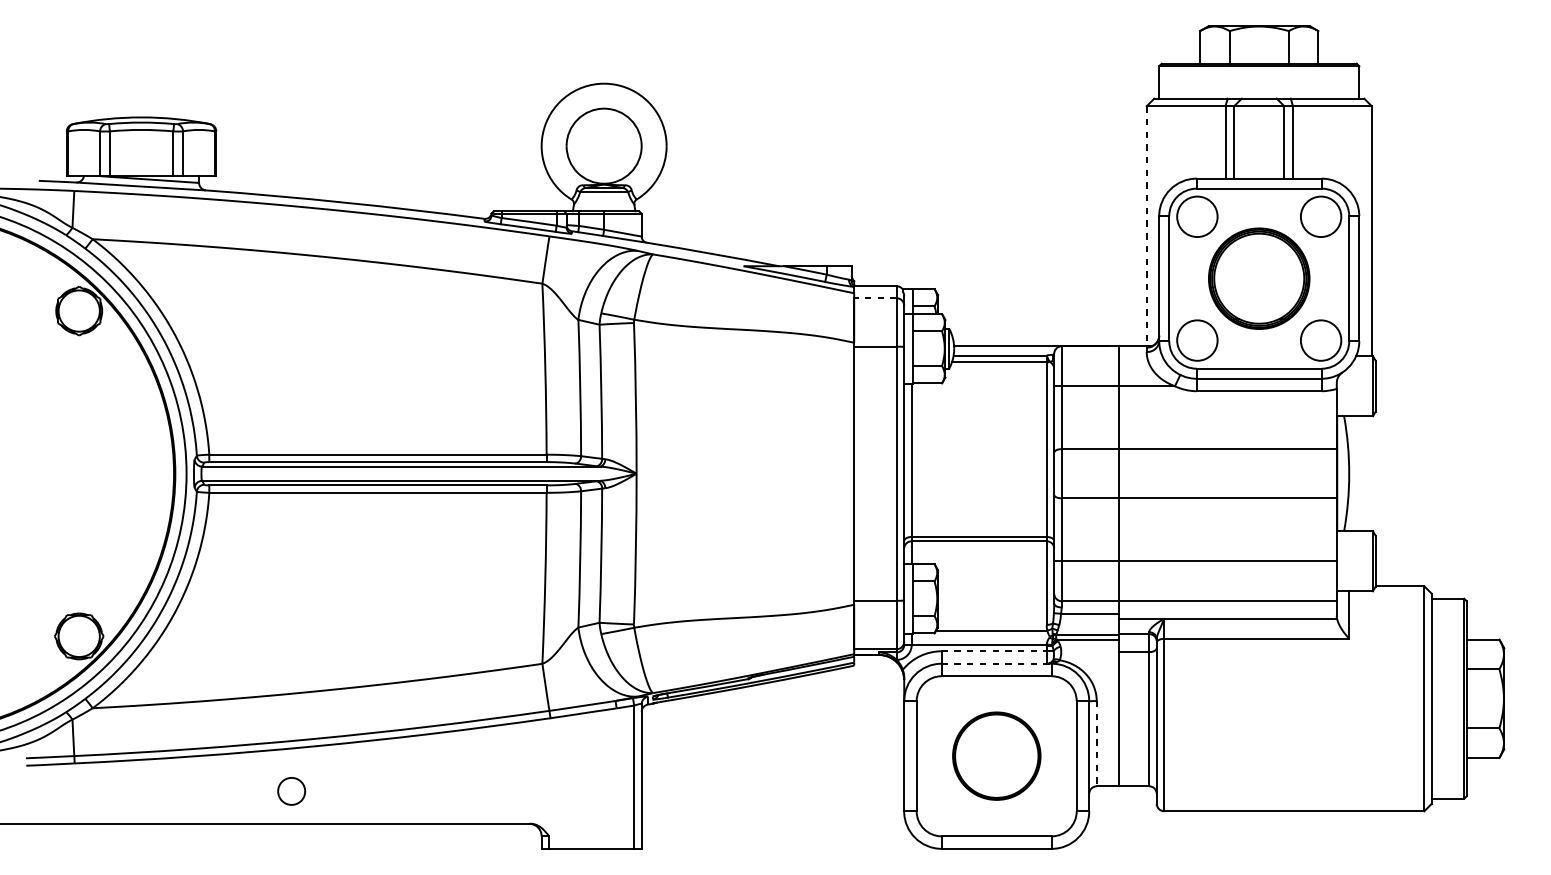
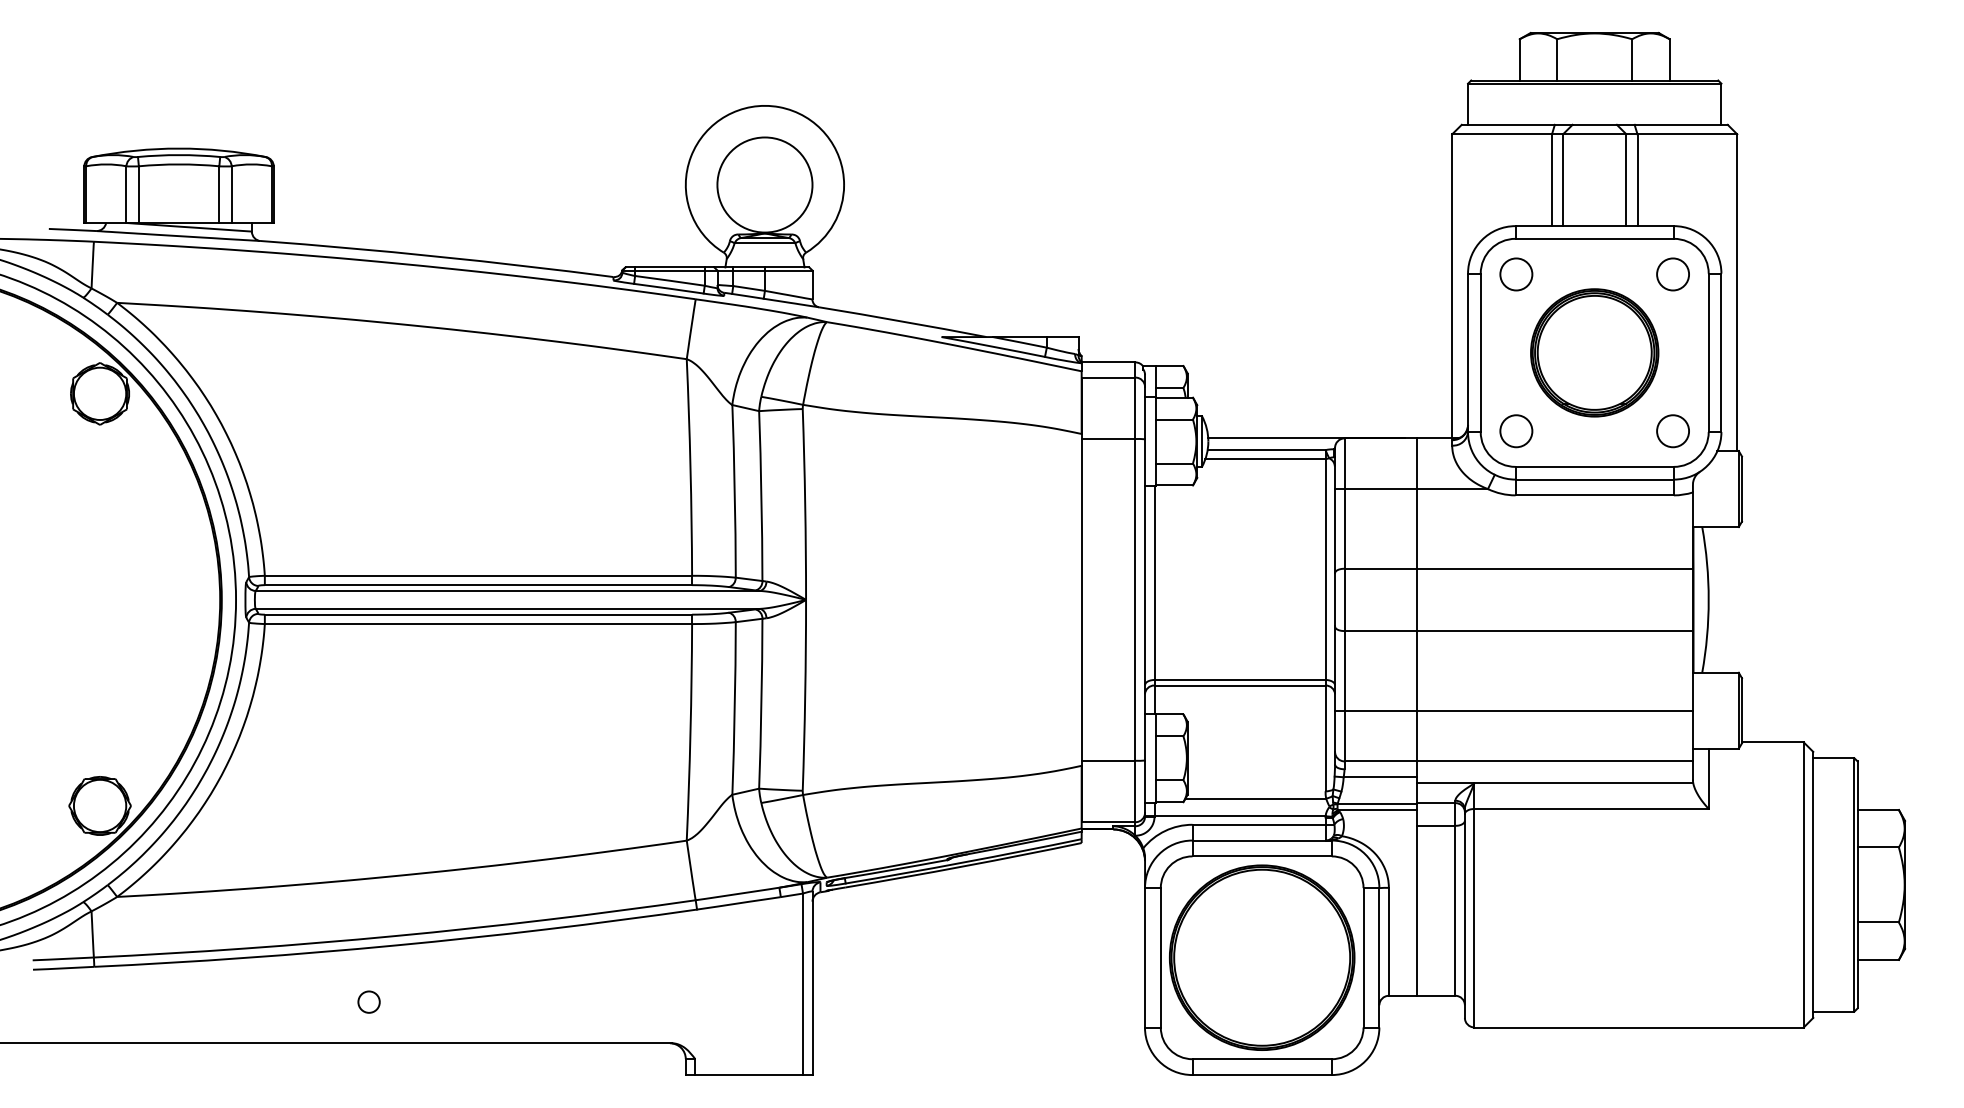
circle: (1197, 216) -> (1516, 274), size x0.62
circle: (1321, 216) -> (1673, 274), size x0.62
line: (1146, 226) -> (1452, 286), dashed -> solid
line: (875, 298) -> (1108, 377), dashed -> solid
circle: (1197, 340) -> (1516, 431), size x0.62
circle: (1321, 340) -> (1673, 431), size x0.62
line: (994, 651) -> (1259, 824), dashed -> solid
line: (996, 663) -> (1262, 840), dashed -> solid
line: (1096, 743) -> (1388, 941), dashed -> solid
part: (996, 756) -> (1262, 957), size x1.67
circle: (291, 790) -> (368, 1001), size x0.62

